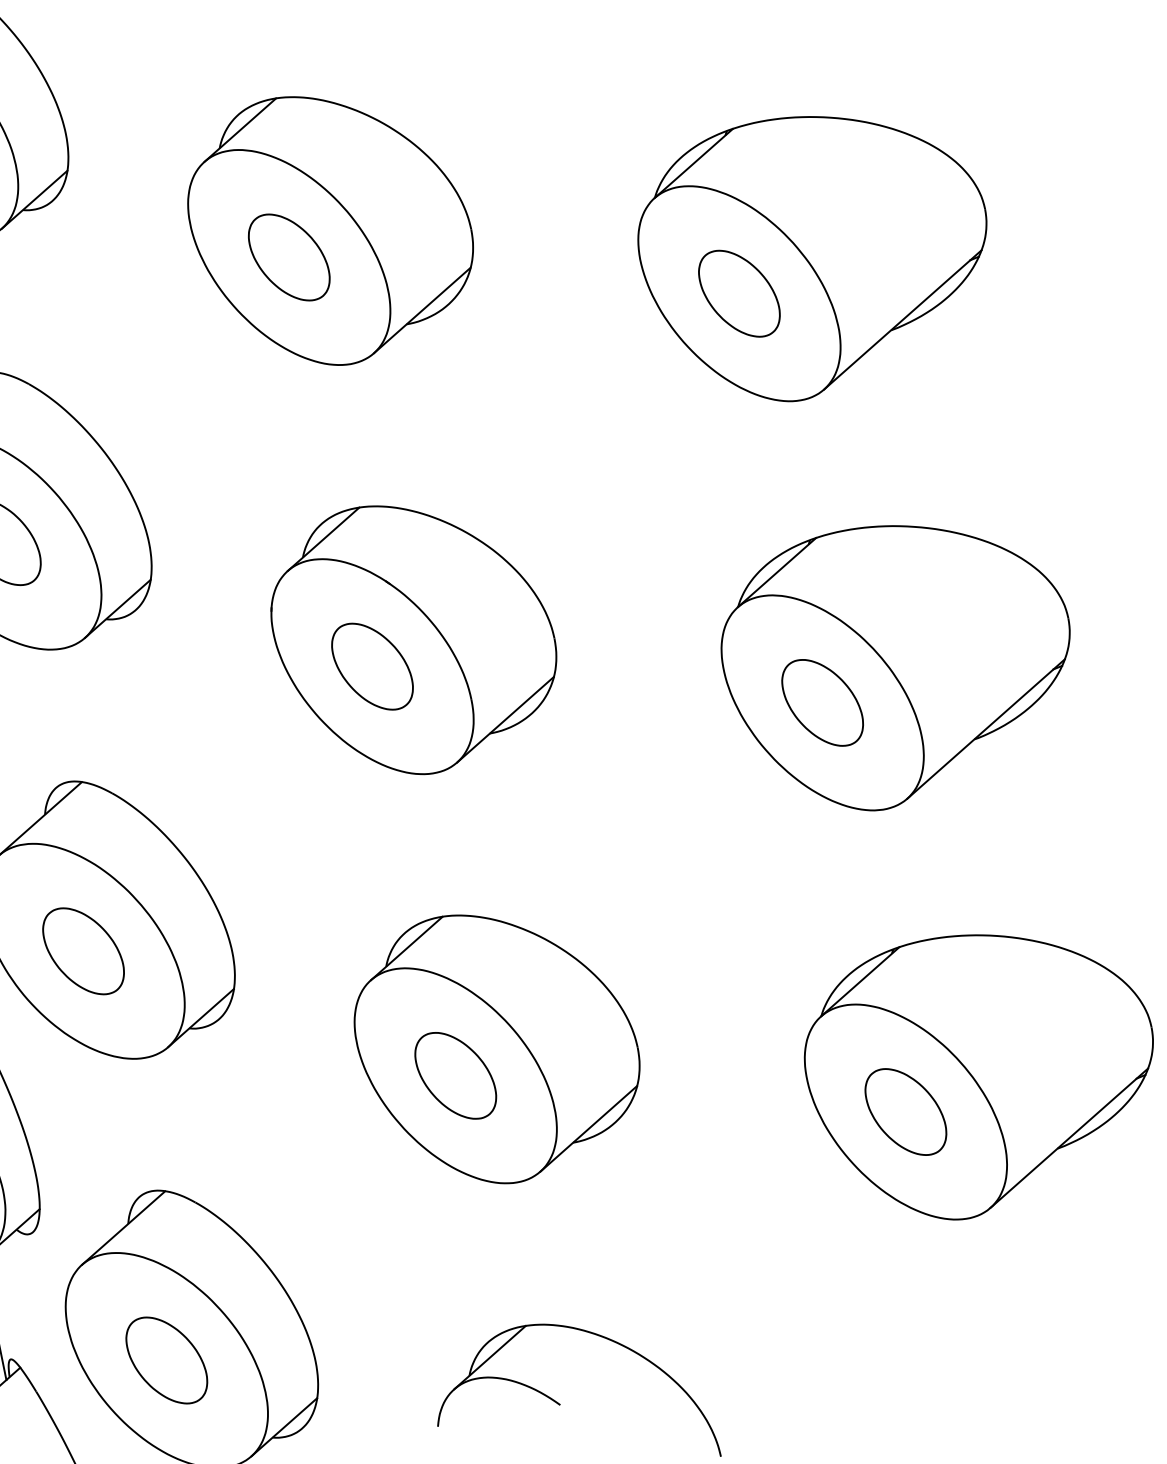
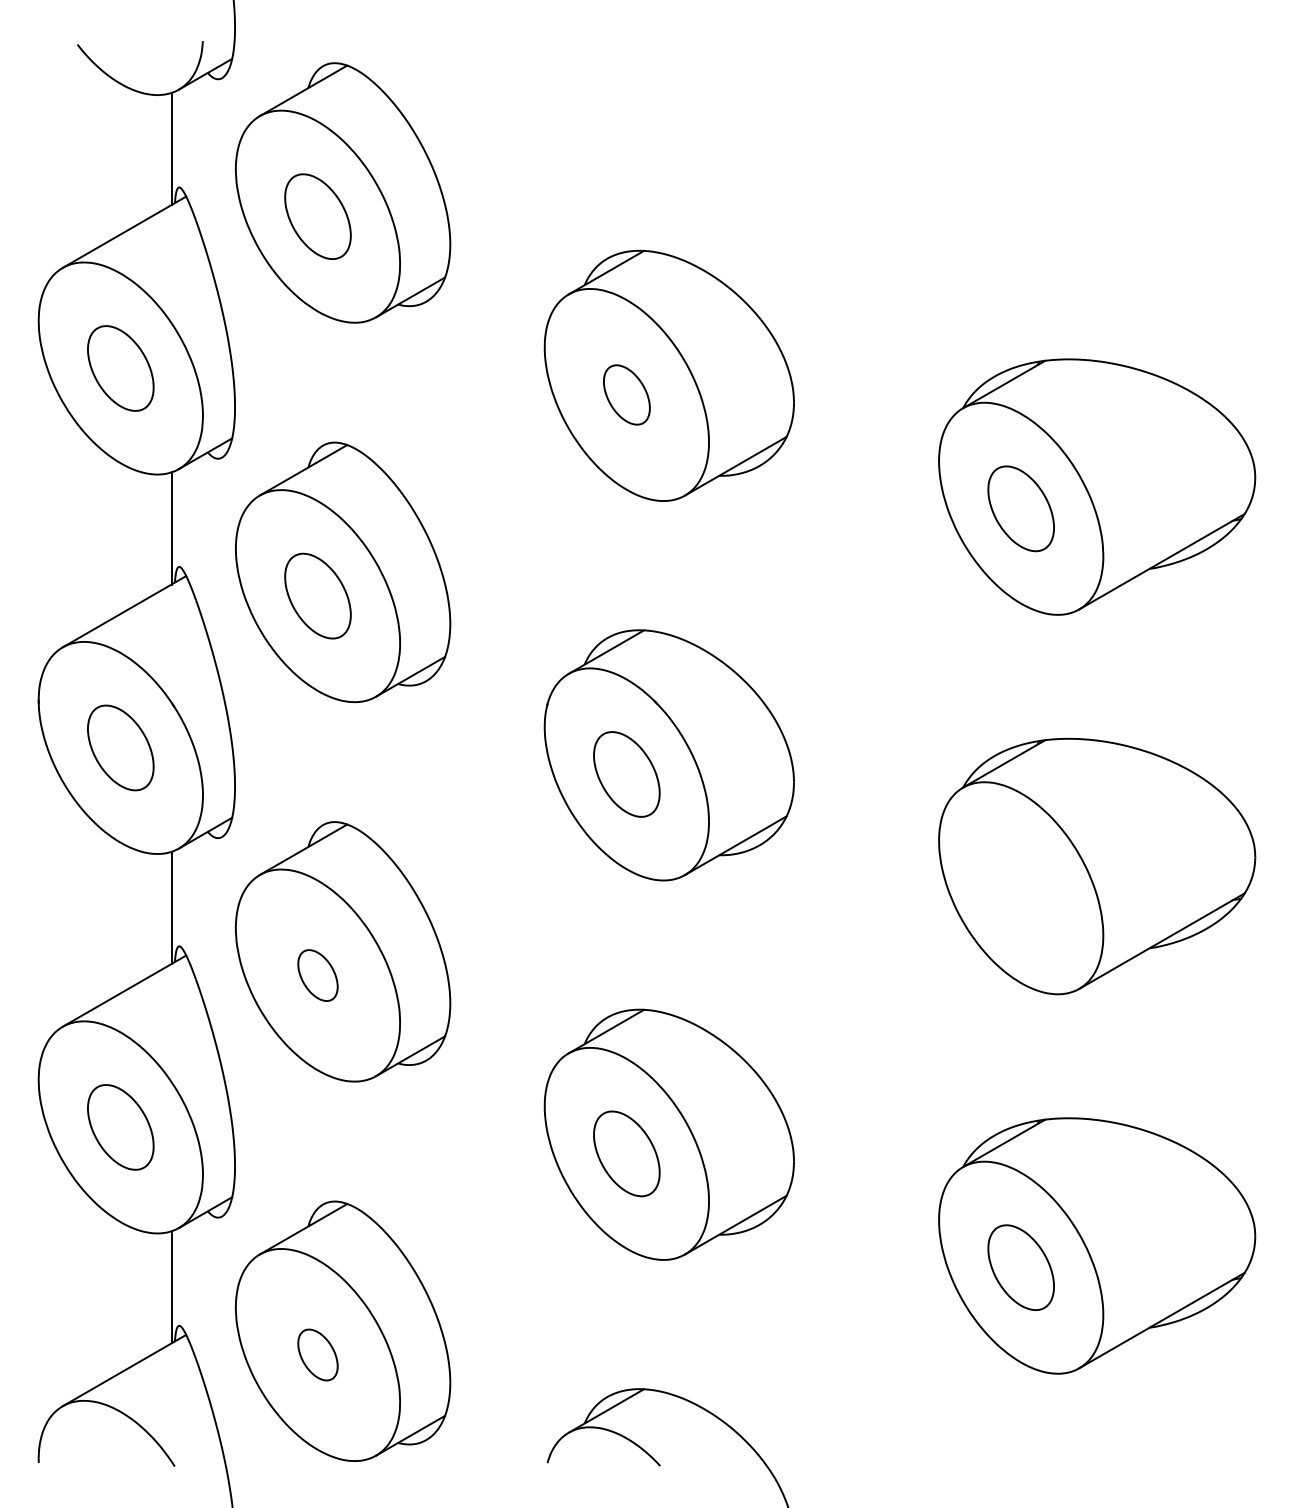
part: (288, 257) -> (626, 394), size x0.7
part: (822, 703) -> (1020, 888), removed
part: (83, 951) -> (317, 975), size x0.6
part: (166, 1360) -> (317, 1354), size x0.6

